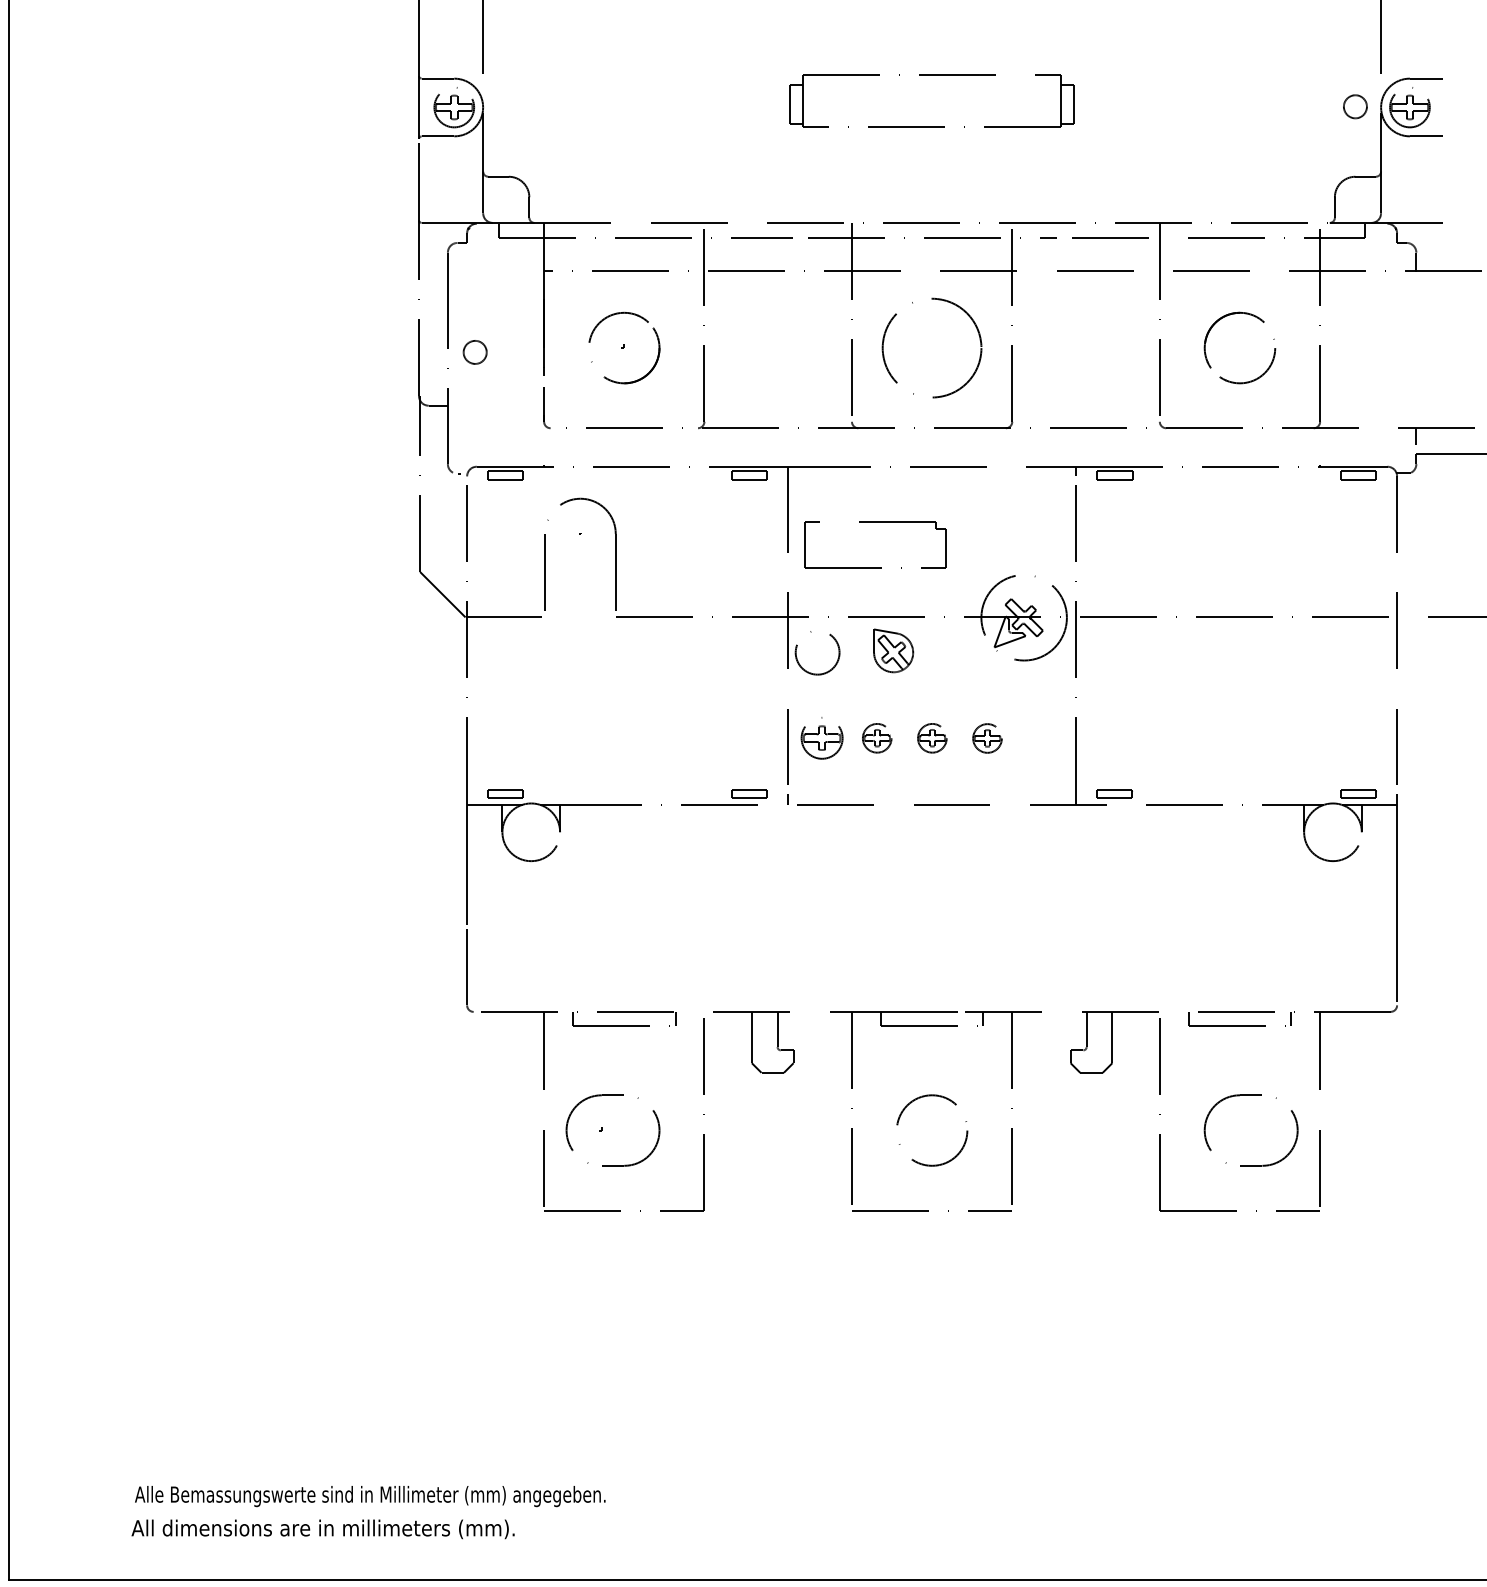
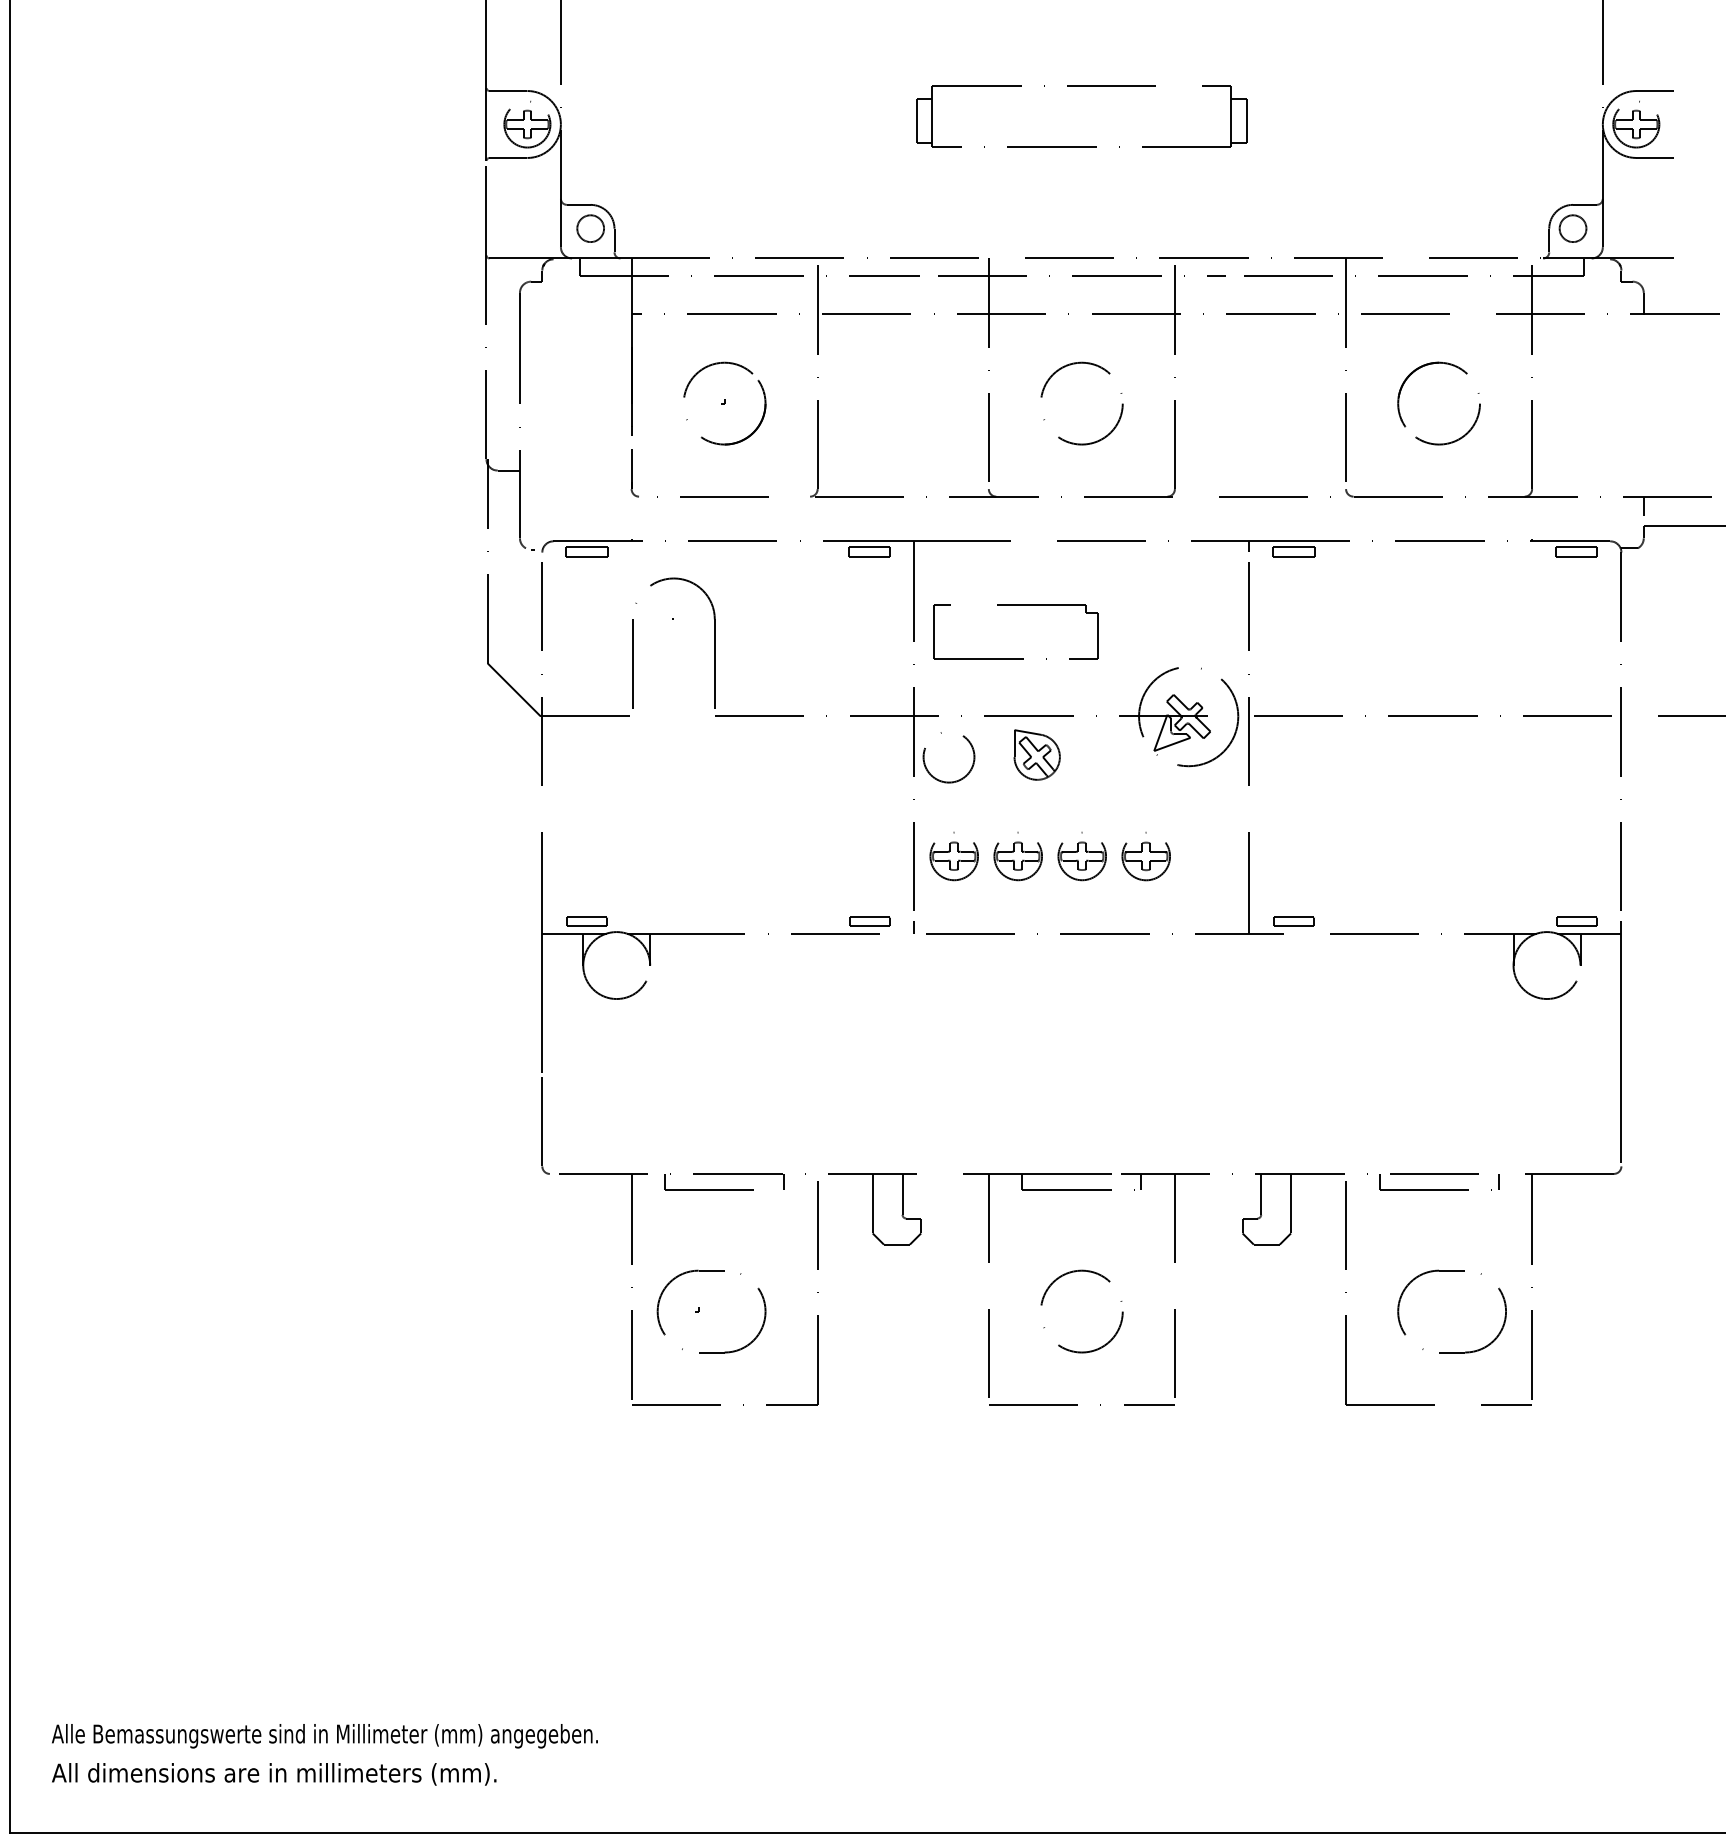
circle: (1354, 106) -> (1572, 228), moved
circle: (931, 347) -> (1081, 403), size x0.71
circle: (475, 352) -> (590, 228), moved
part: (876, 738) -> (1017, 856), size x1.43
part: (931, 738) -> (1081, 856), size x1.43
part: (986, 738) -> (1145, 856), size x1.43
text: (369, 1496) -> (324, 1736), moved
text: (323, 1529) -> (274, 1774), moved

